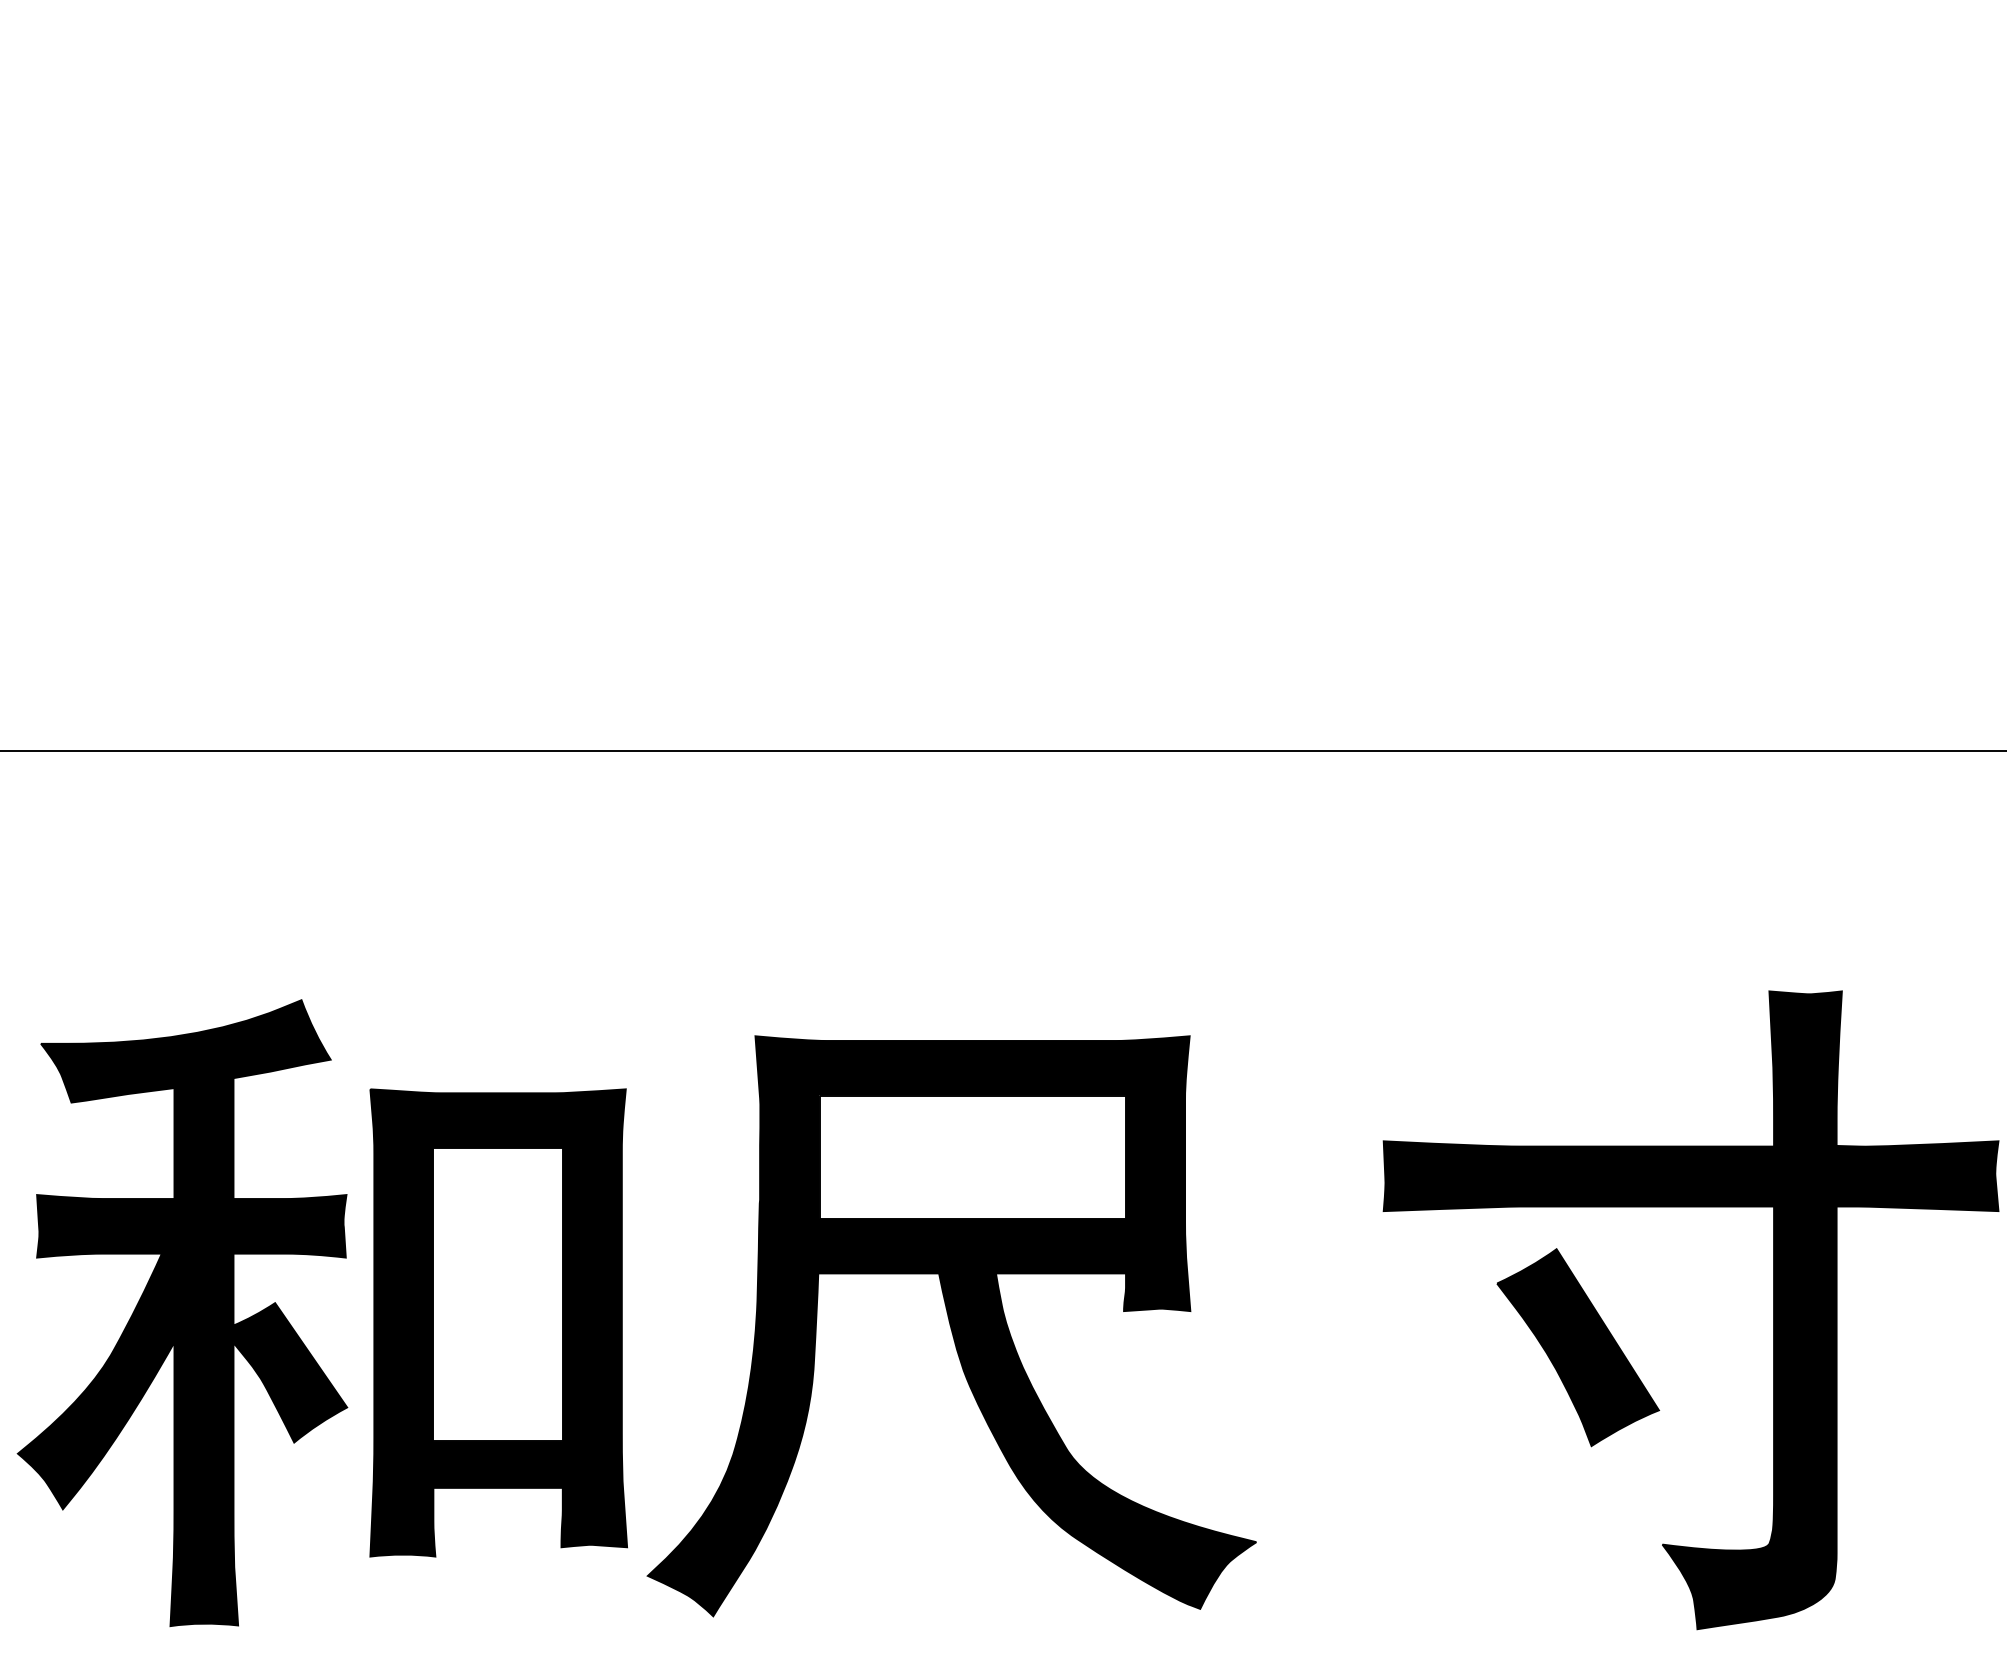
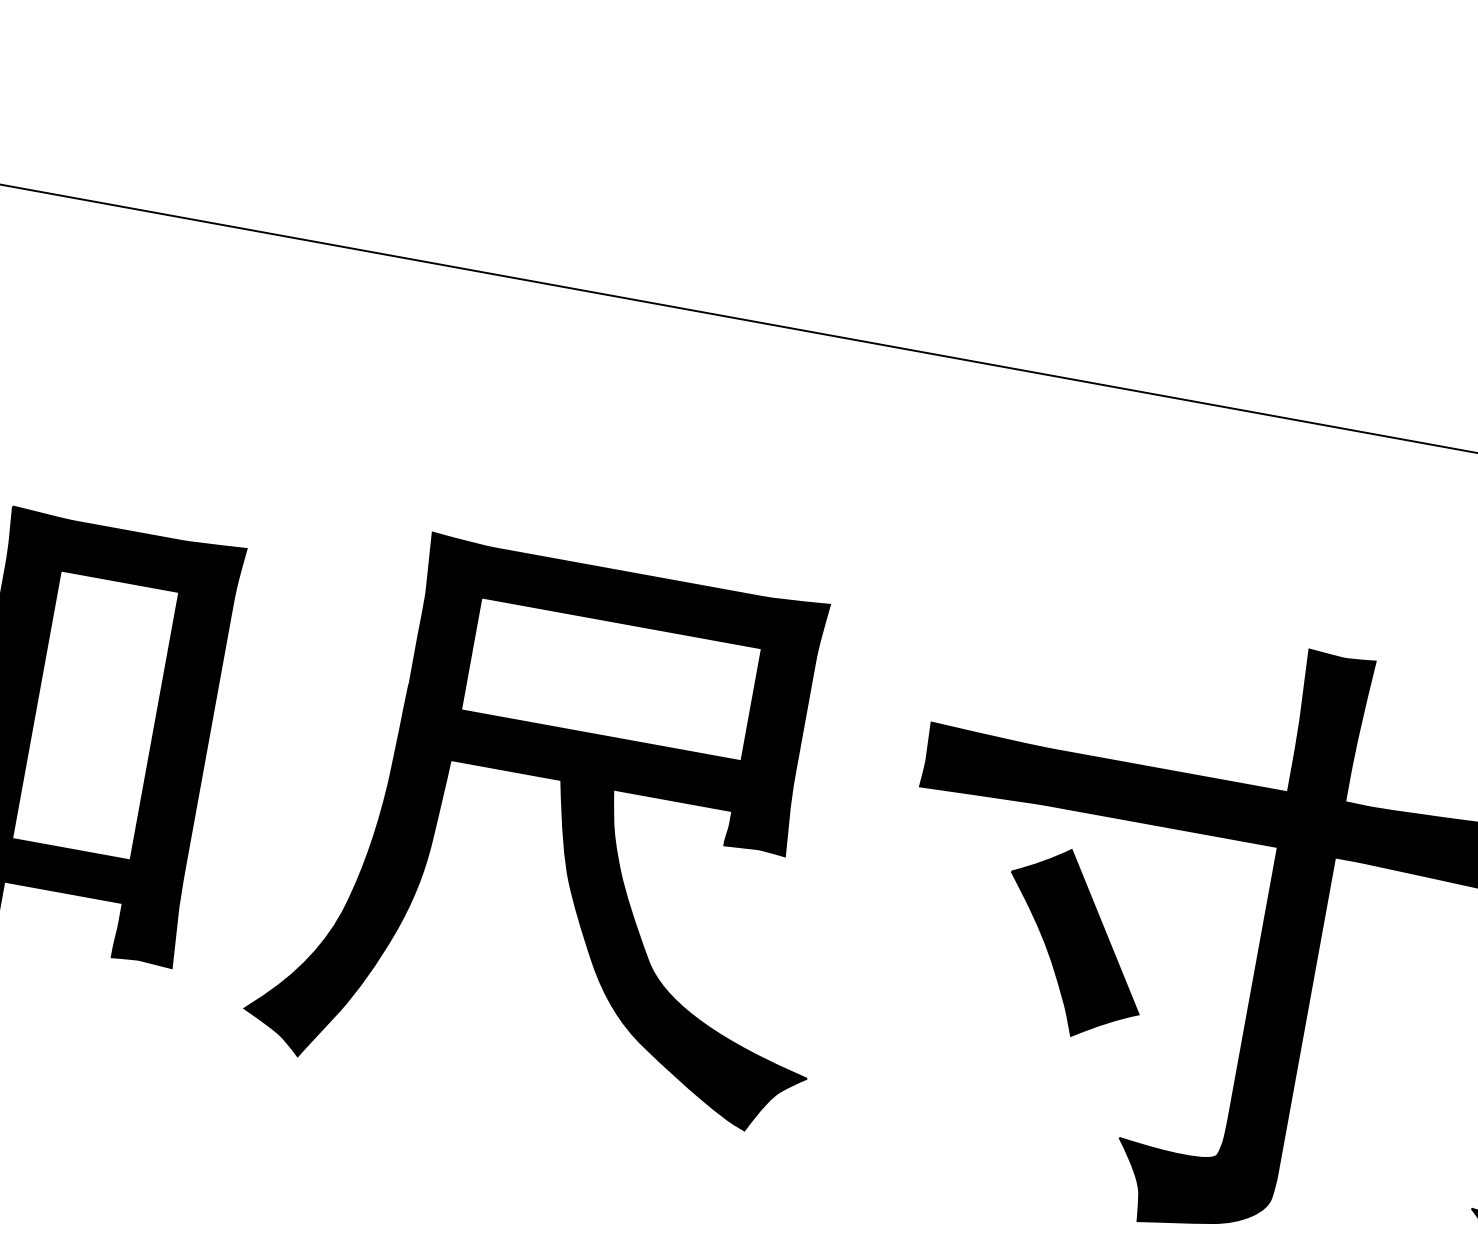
part: (951, 1326) -> (563, 830), moved

